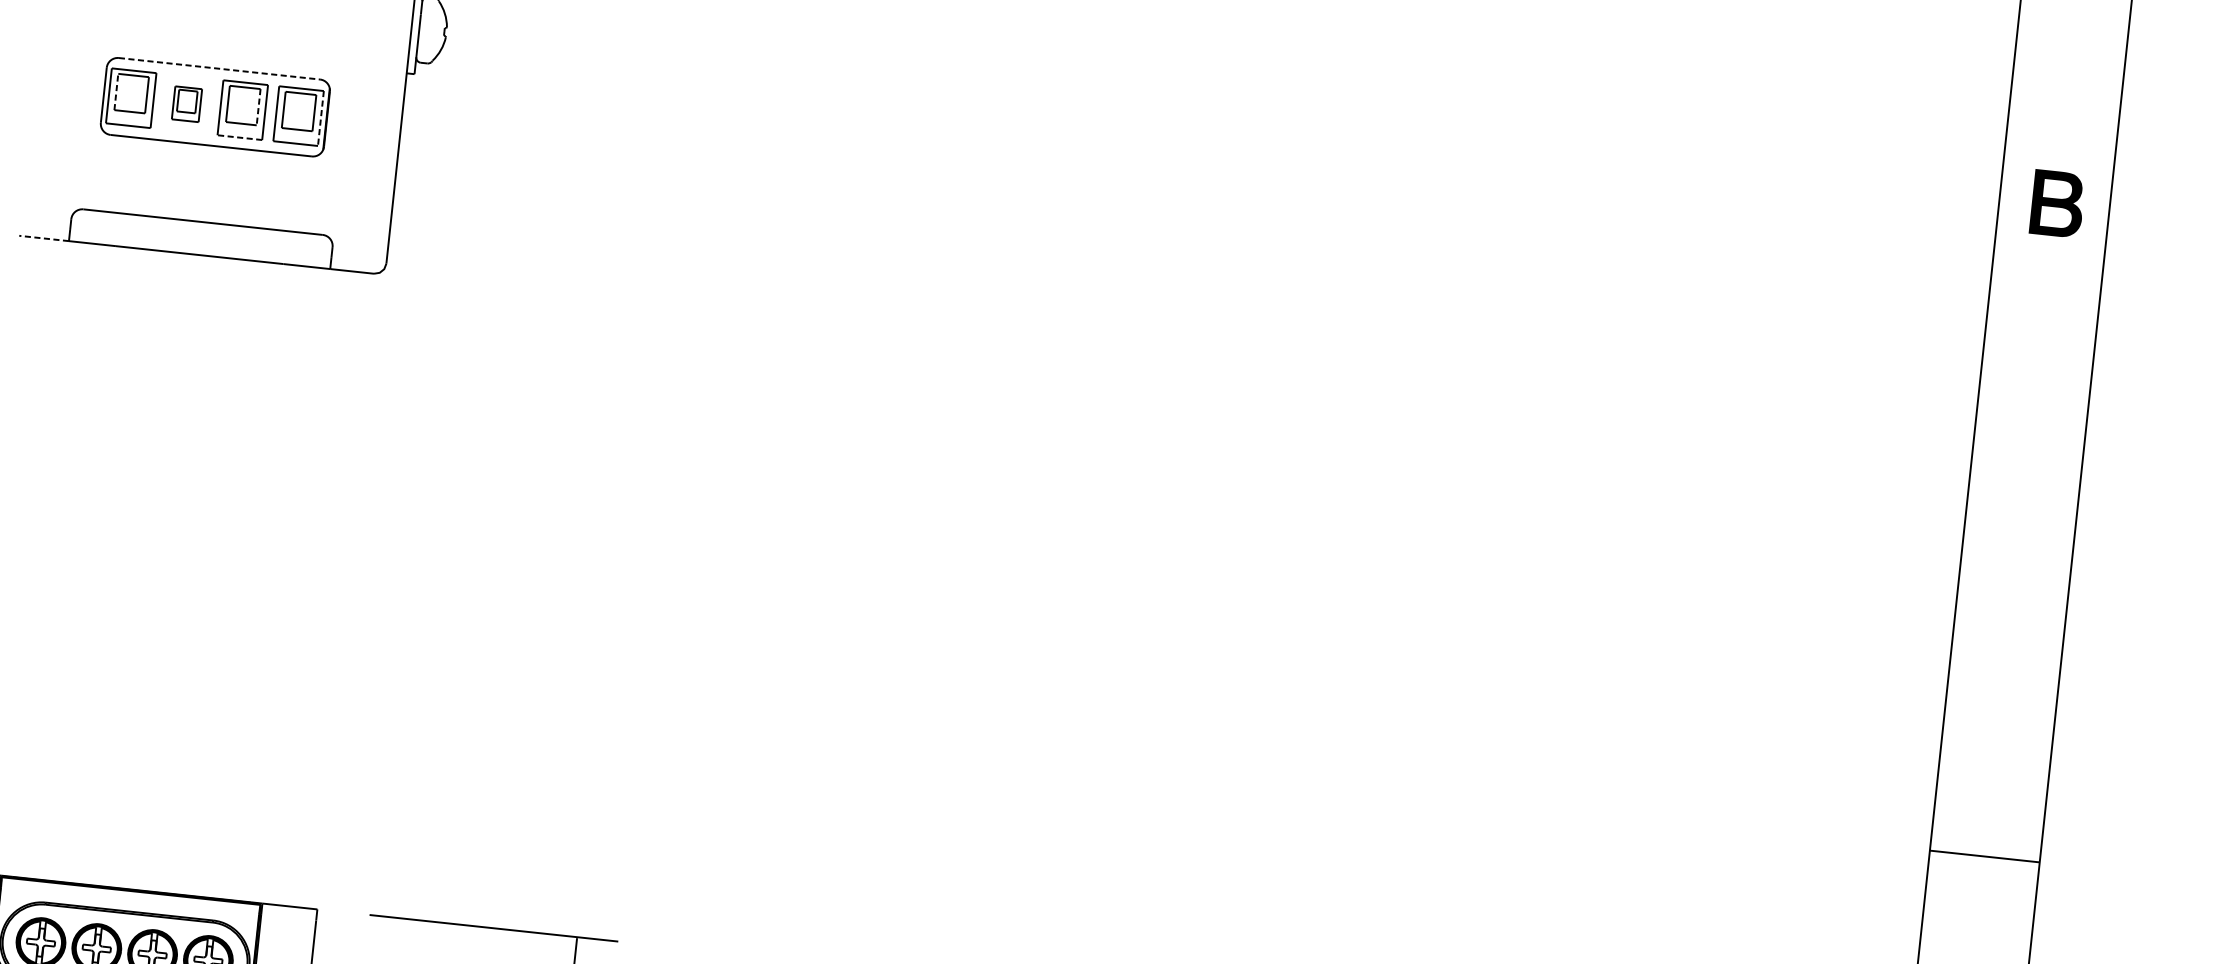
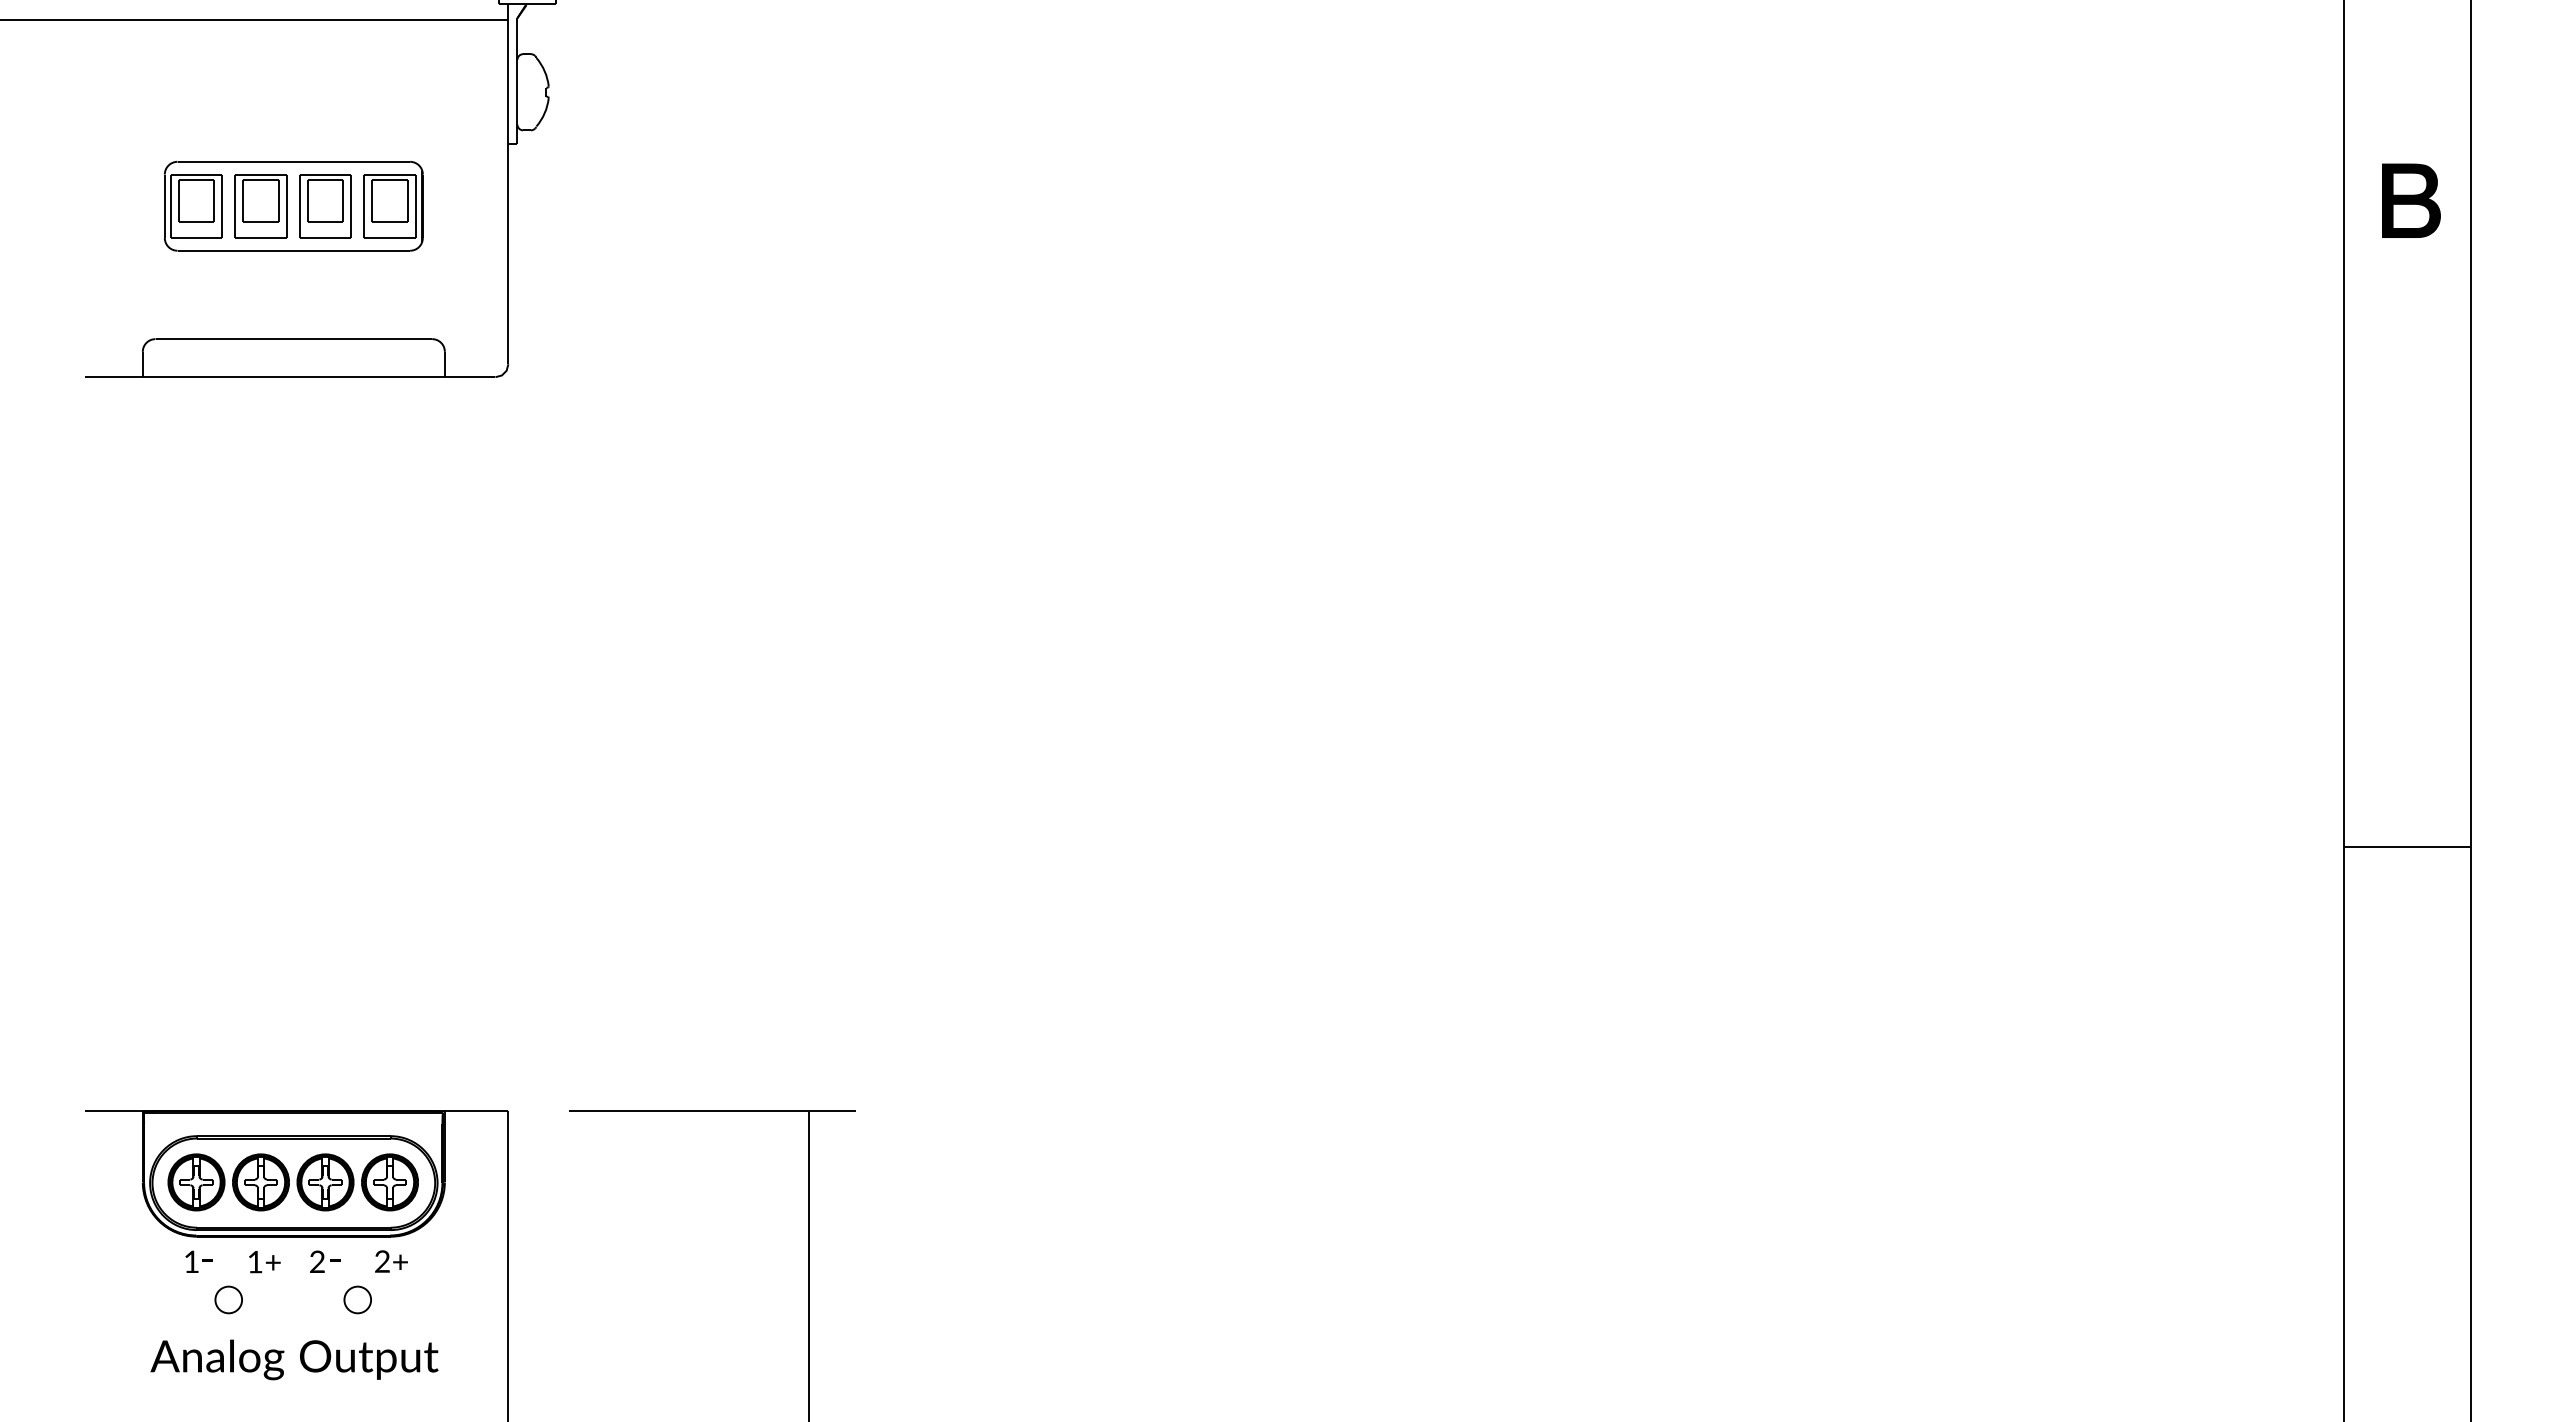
line: (220, 68) -> (294, 161), dashed -> solid
line: (116, 91) -> (178, 200), dashed -> solid
part: (186, 104) -> (260, 206), size x1.67
line: (258, 106) -> (343, 200), dashed -> solid
line: (320, 118) -> (415, 206), dashed -> solid
line: (239, 138) -> (325, 238), dashed -> solid
part: (2057, 203) -> (2411, 200), moved
line: (44, 238) -> (114, 377), dashed -> solid

